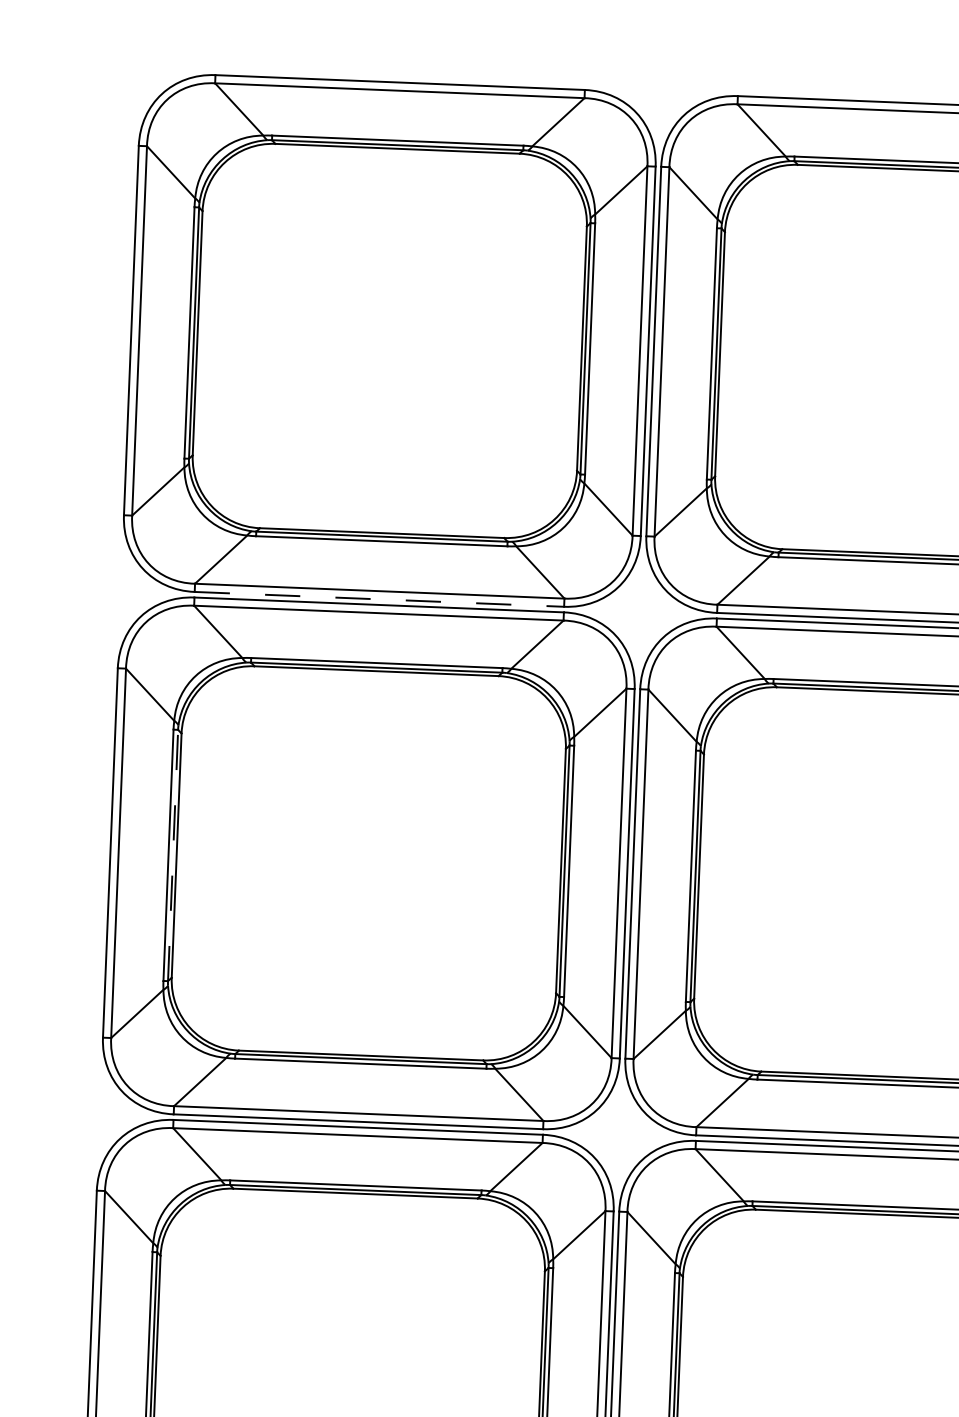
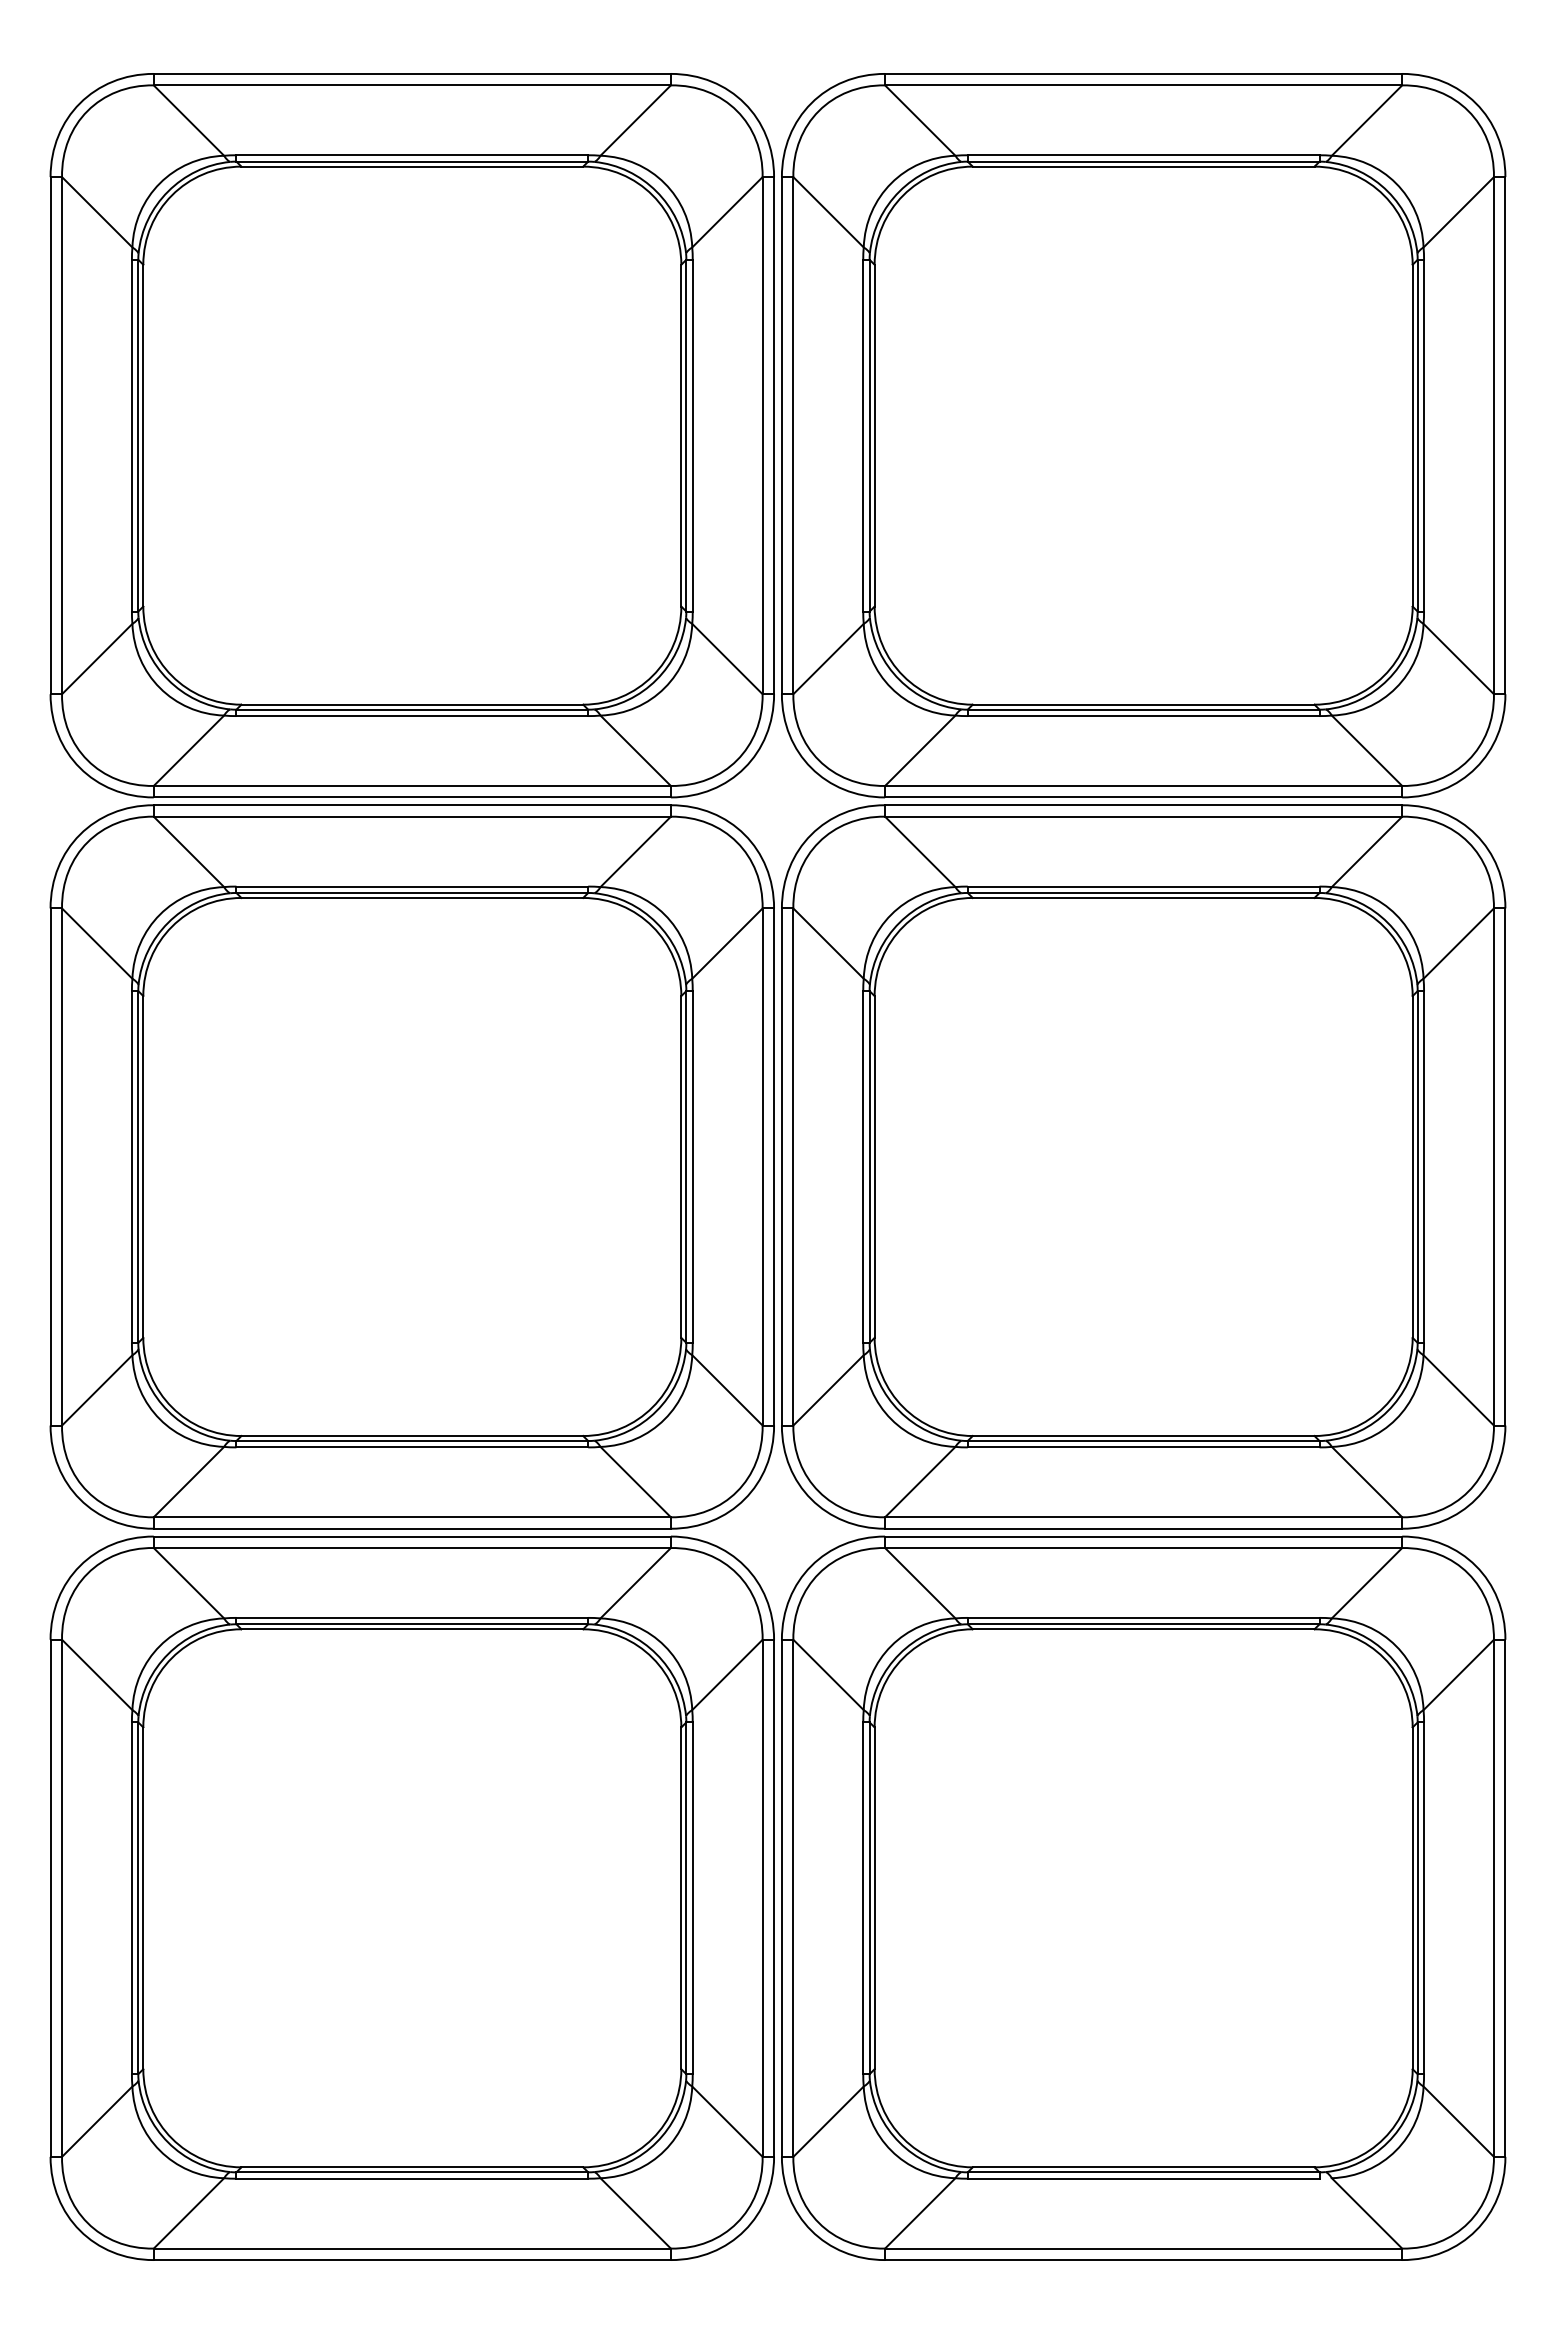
line: (379, 599) -> (412, 797), dashed -> solid
line: (173, 855) -> (138, 1166), dashed -> solid

